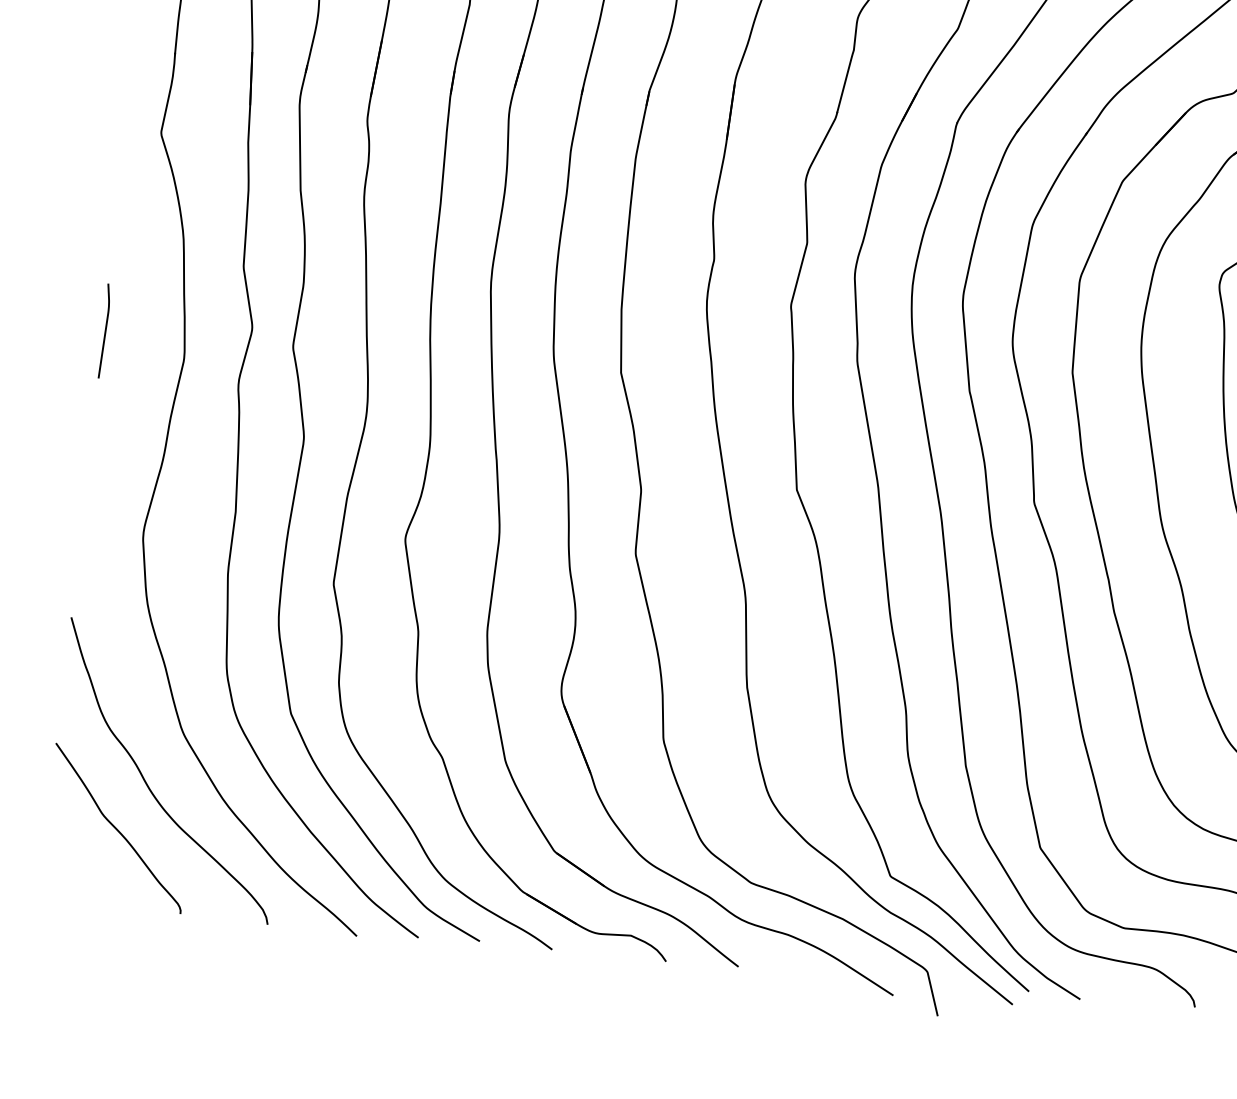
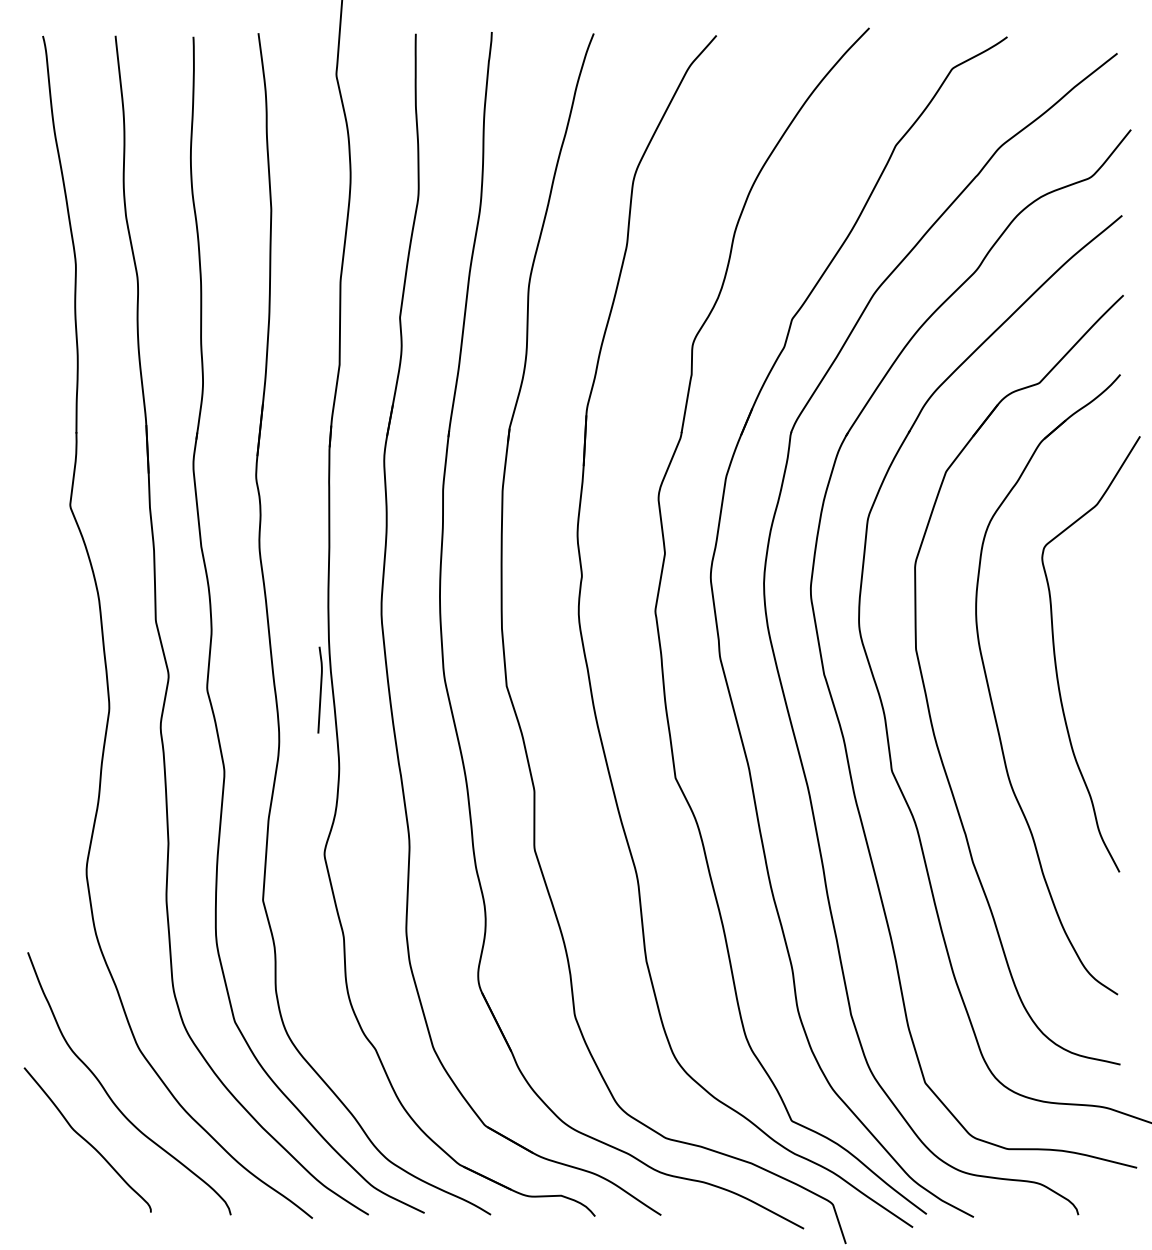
curve: (105, 330) -> (320, 689), moved

